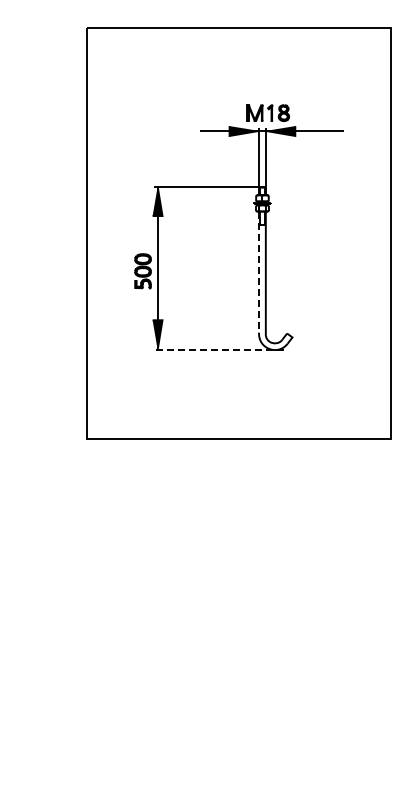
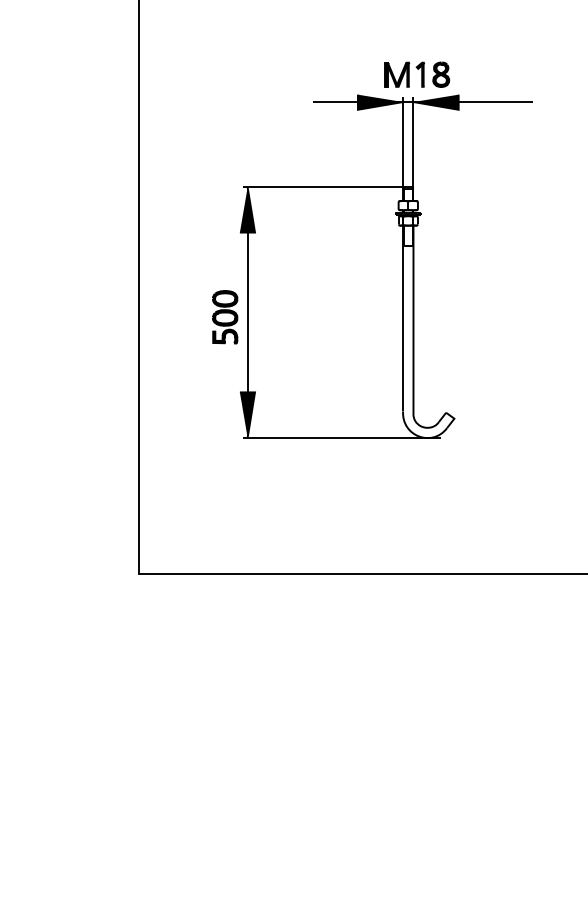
line: (259, 272) -> (403, 319), dashed -> solid
line: (219, 349) -> (342, 437), dashed -> solid

